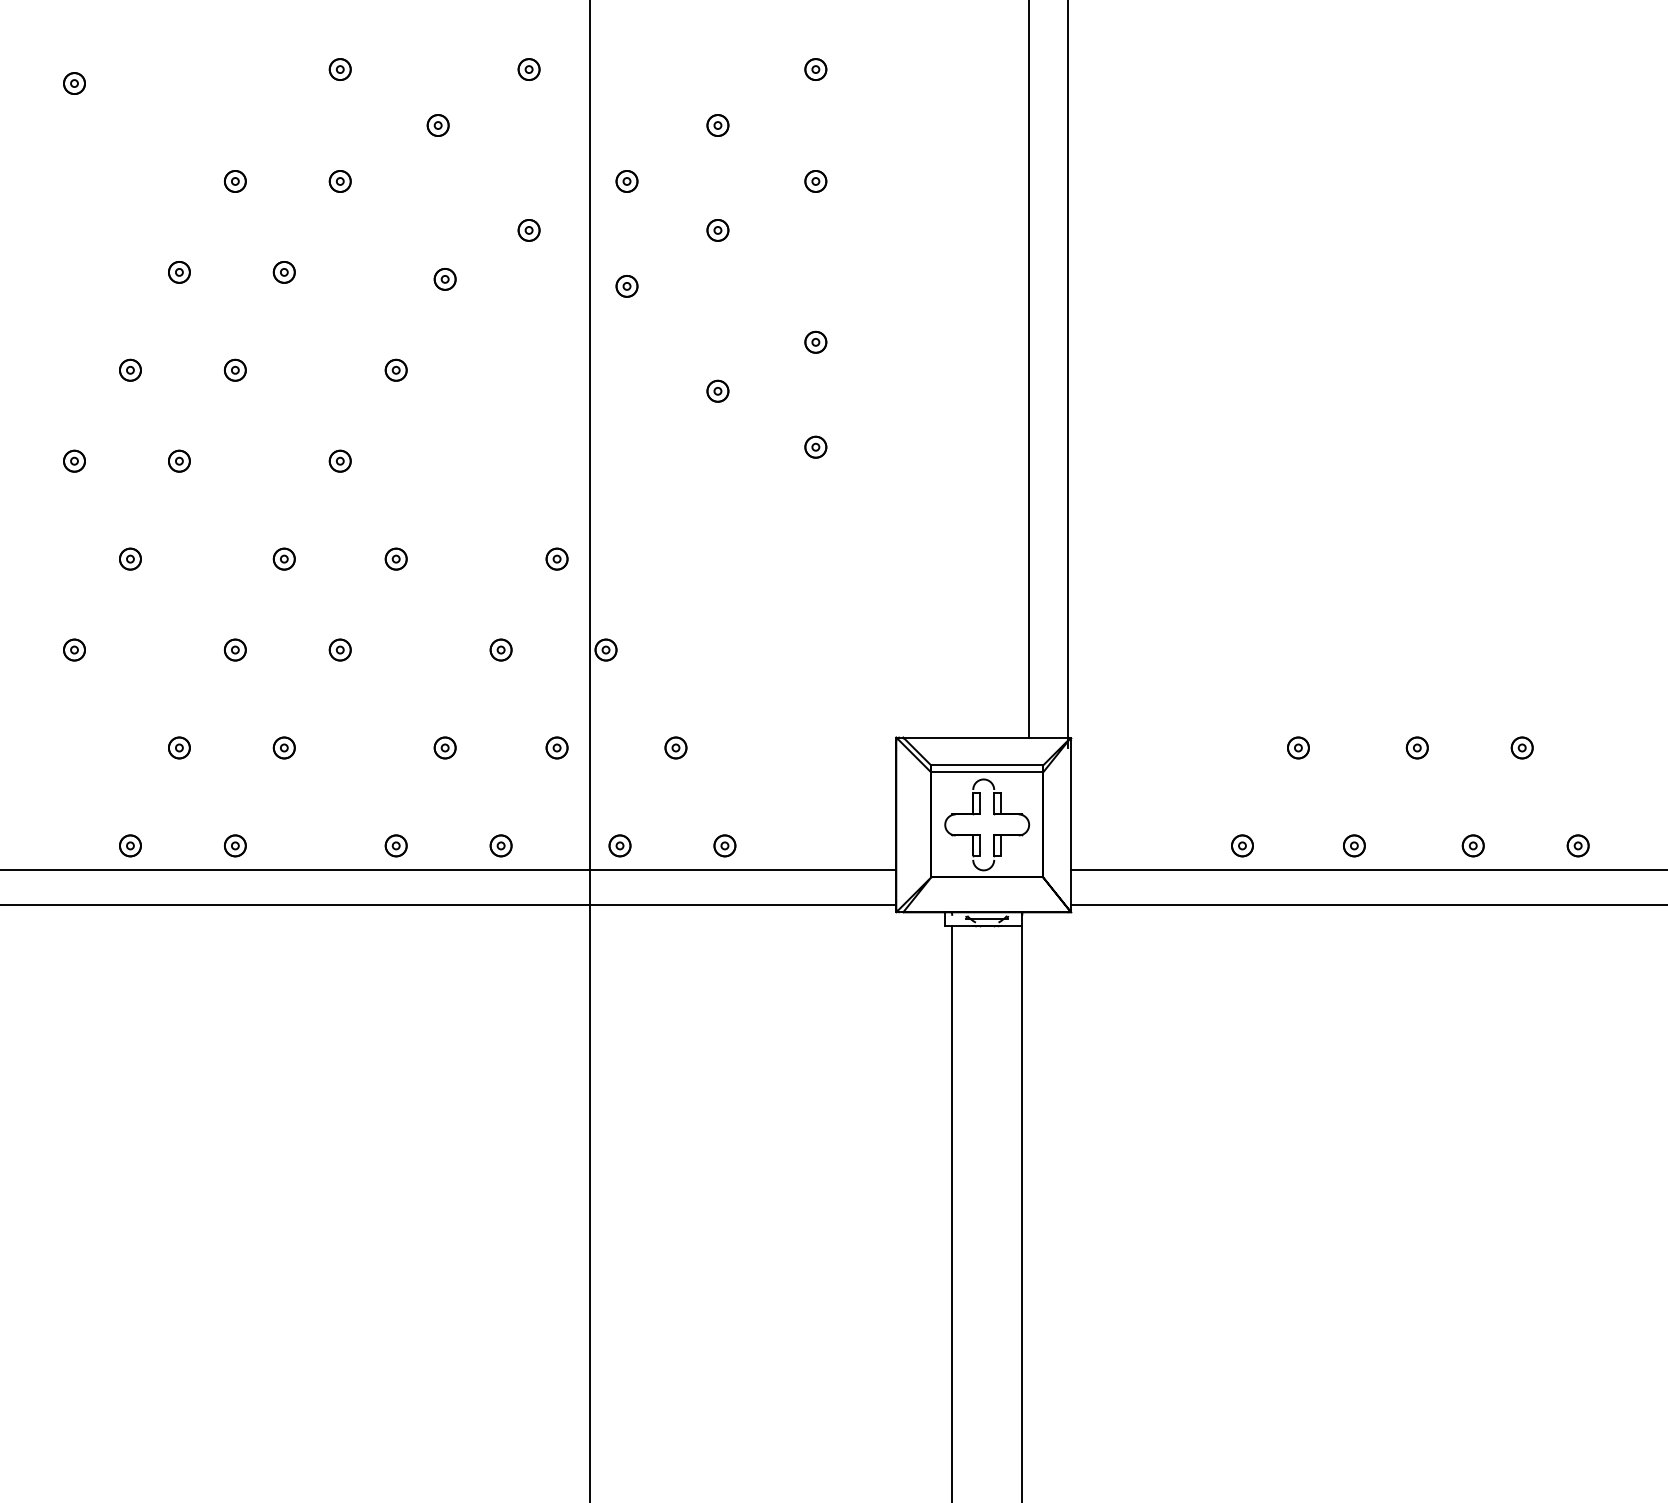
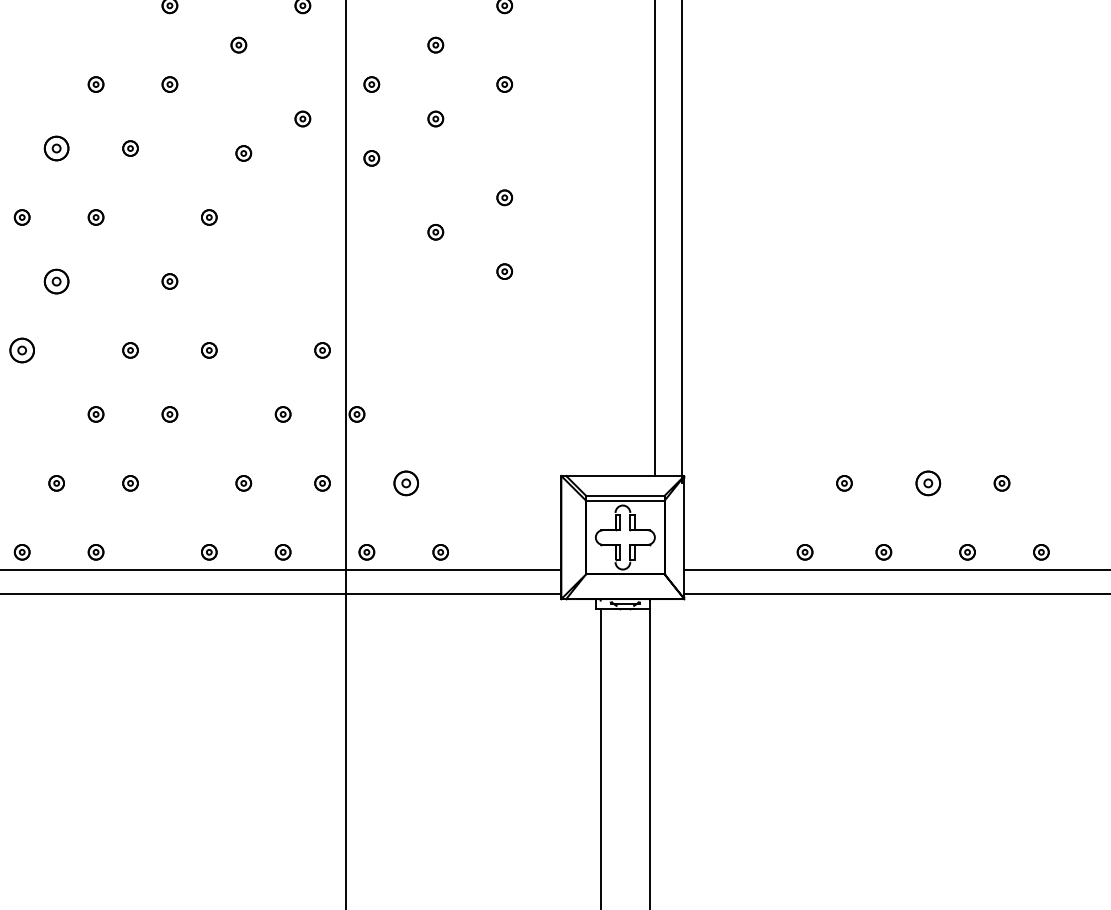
part: (179, 272) -> (56, 148), size x1.6
part: (179, 460) -> (56, 280), size x1.6
part: (130, 558) -> (22, 349), size x1.6
part: (675, 747) -> (405, 483), size x1.6
part: (1416, 747) -> (927, 483), size x1.6

